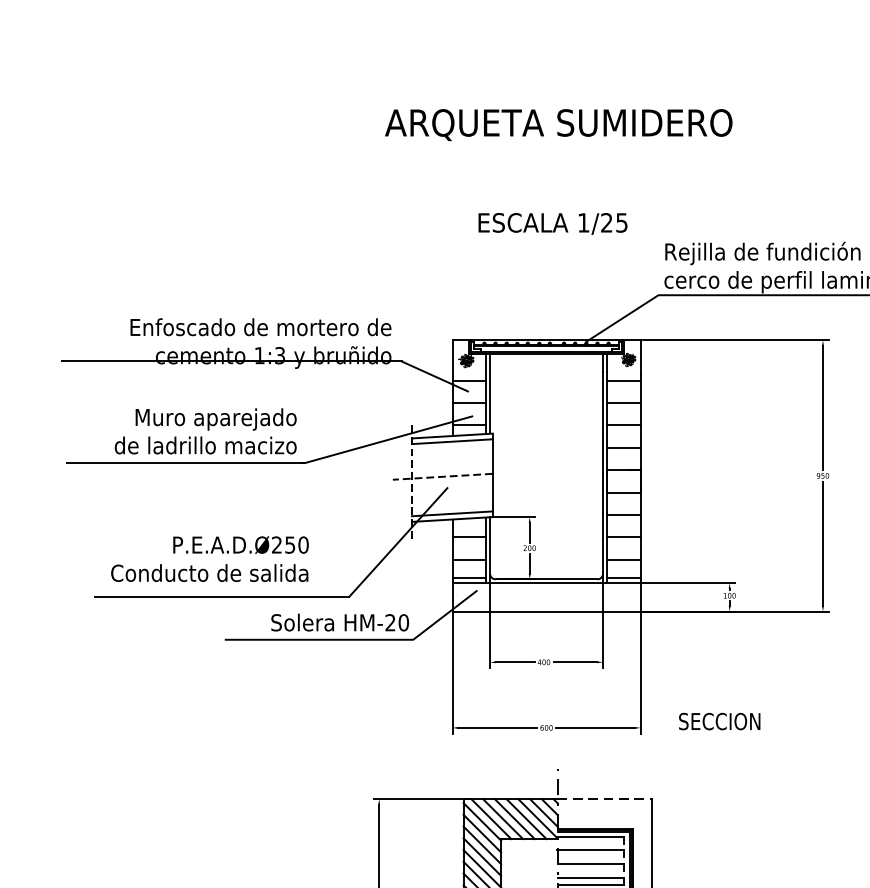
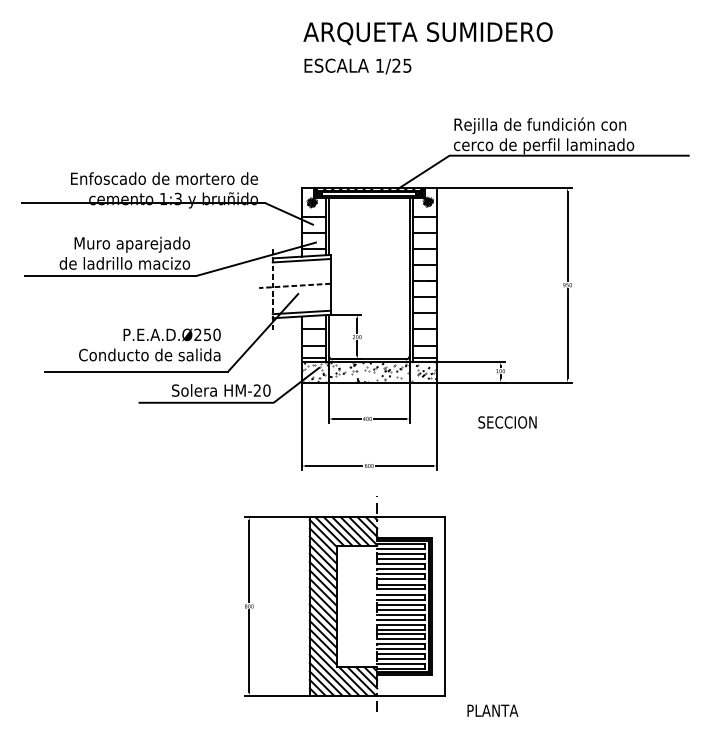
text: (557, 124) -> (427, 33), moved
text: (552, 223) -> (357, 66), moved
text: (209, 558) -> (149, 344), moved
hatch: (546, 597) -> (369, 372), added
text: (719, 721) -> (507, 422), moved
line: (605, 799) -> (411, 517), dashed -> solid
line: (590, 844) -> (400, 549), added
line: (590, 856) -> (400, 558), added
line: (590, 870) -> (400, 568), added

